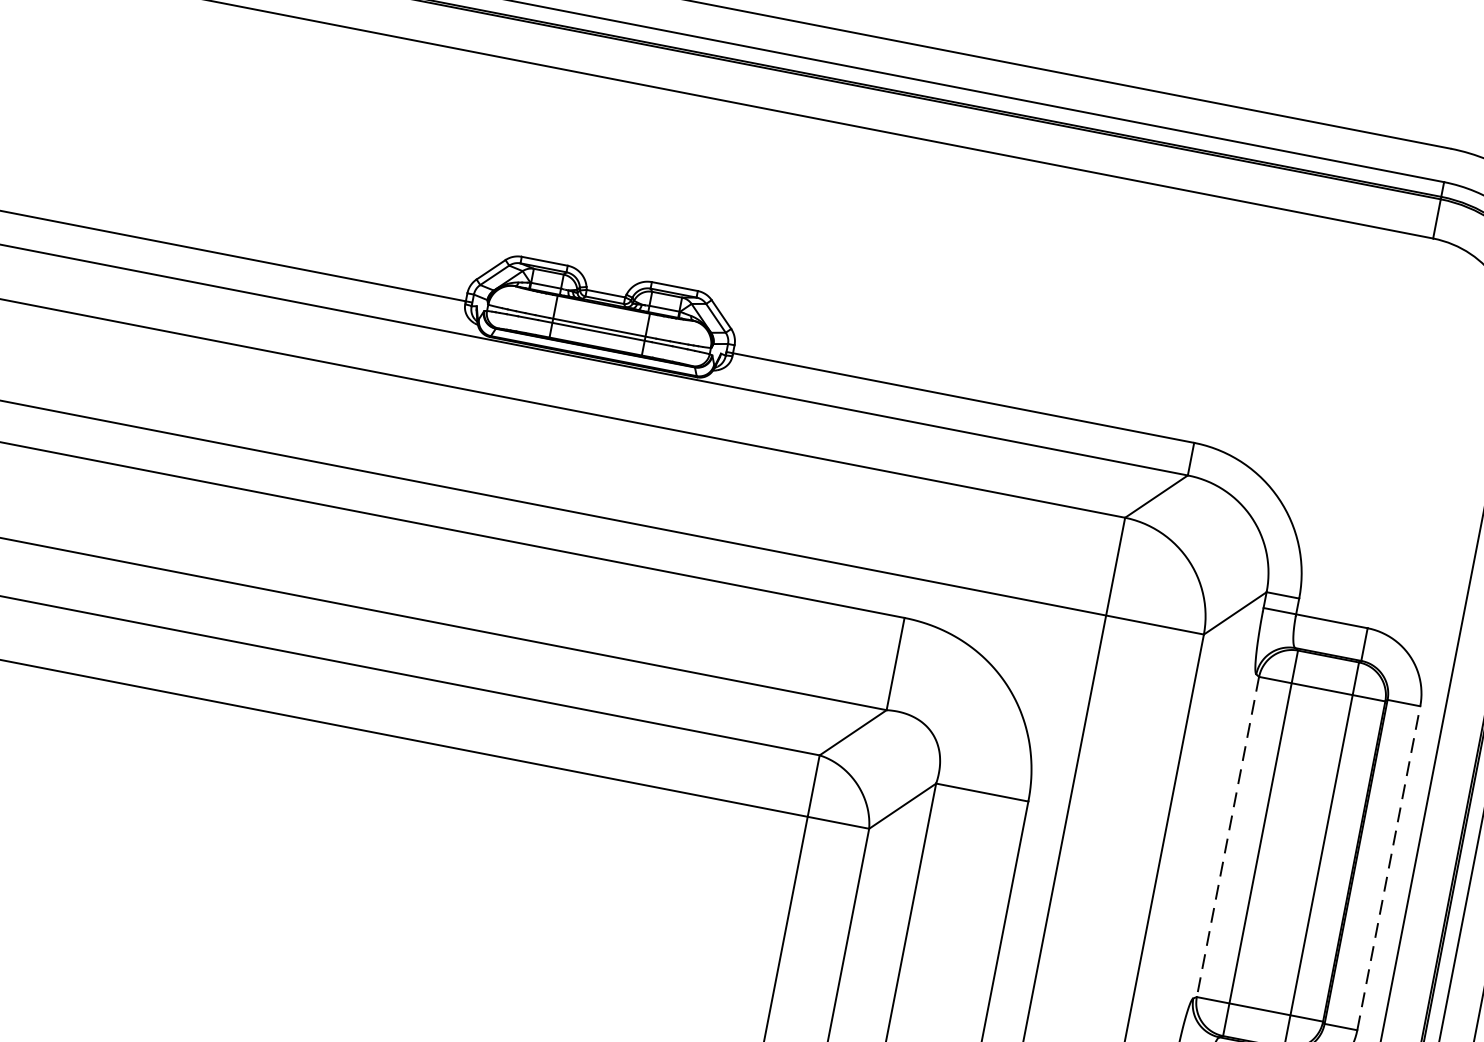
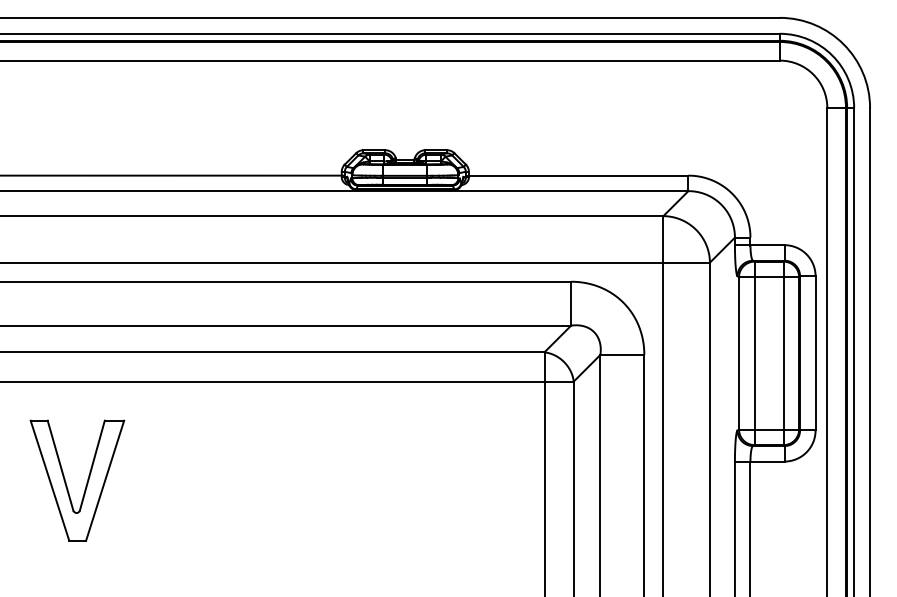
line: (1228, 837) -> (739, 353), dashed -> solid
line: (1388, 866) -> (815, 352), dashed -> solid

